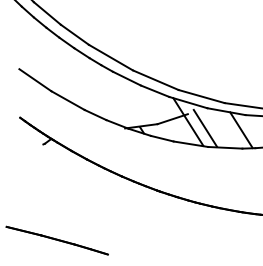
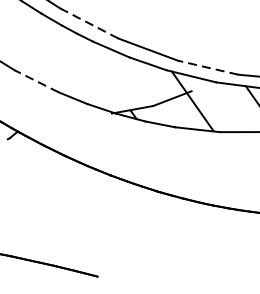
line: (110, 57) -> (88, 23), solid -> dashed
line: (201, 96) -> (207, 67), solid -> dashed
line: (67, 100) -> (36, 81), solid -> dashed
line: (205, 127) -> (215, 107), removed

